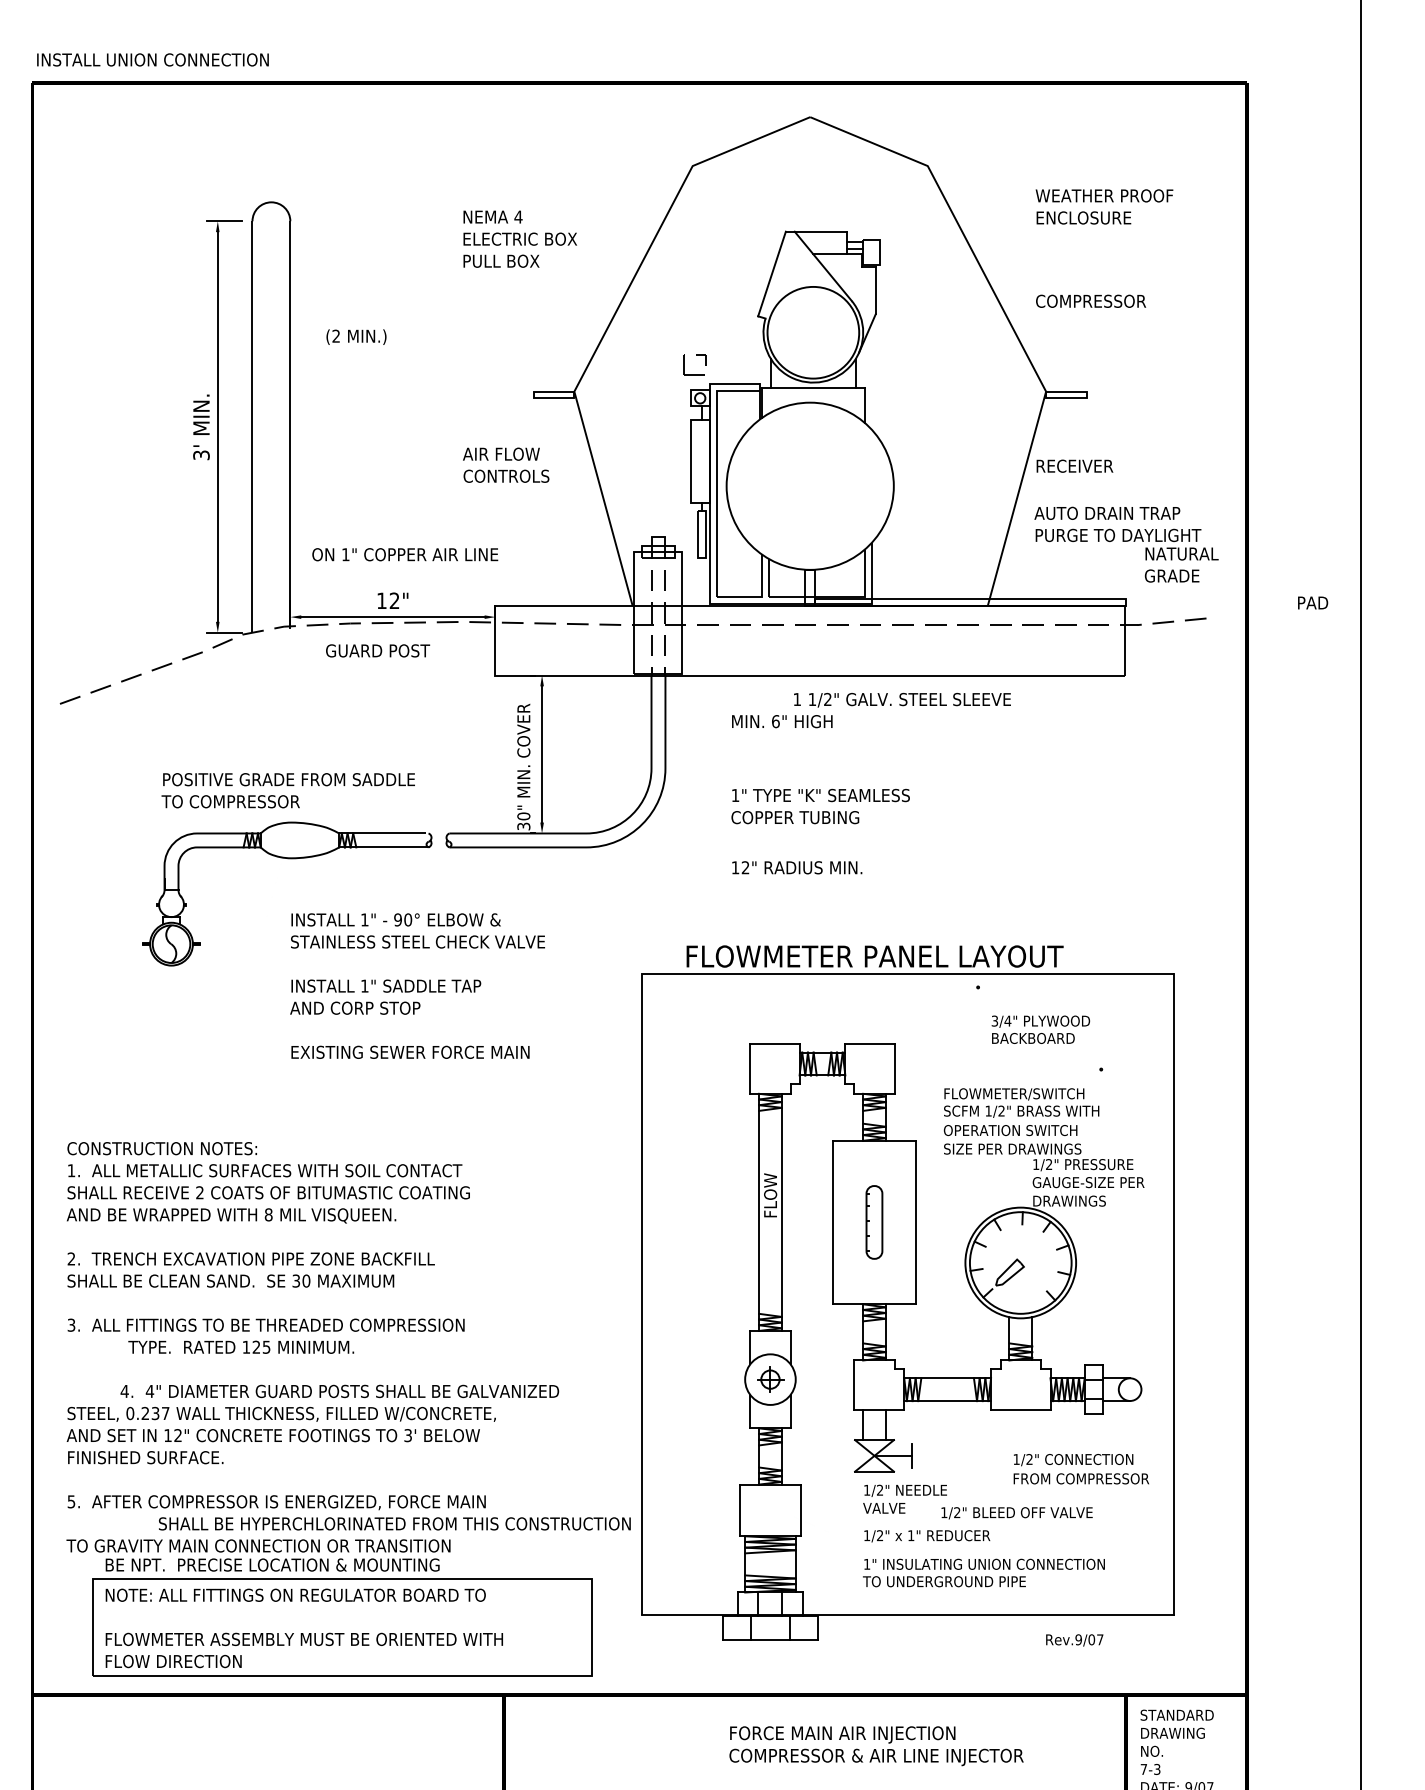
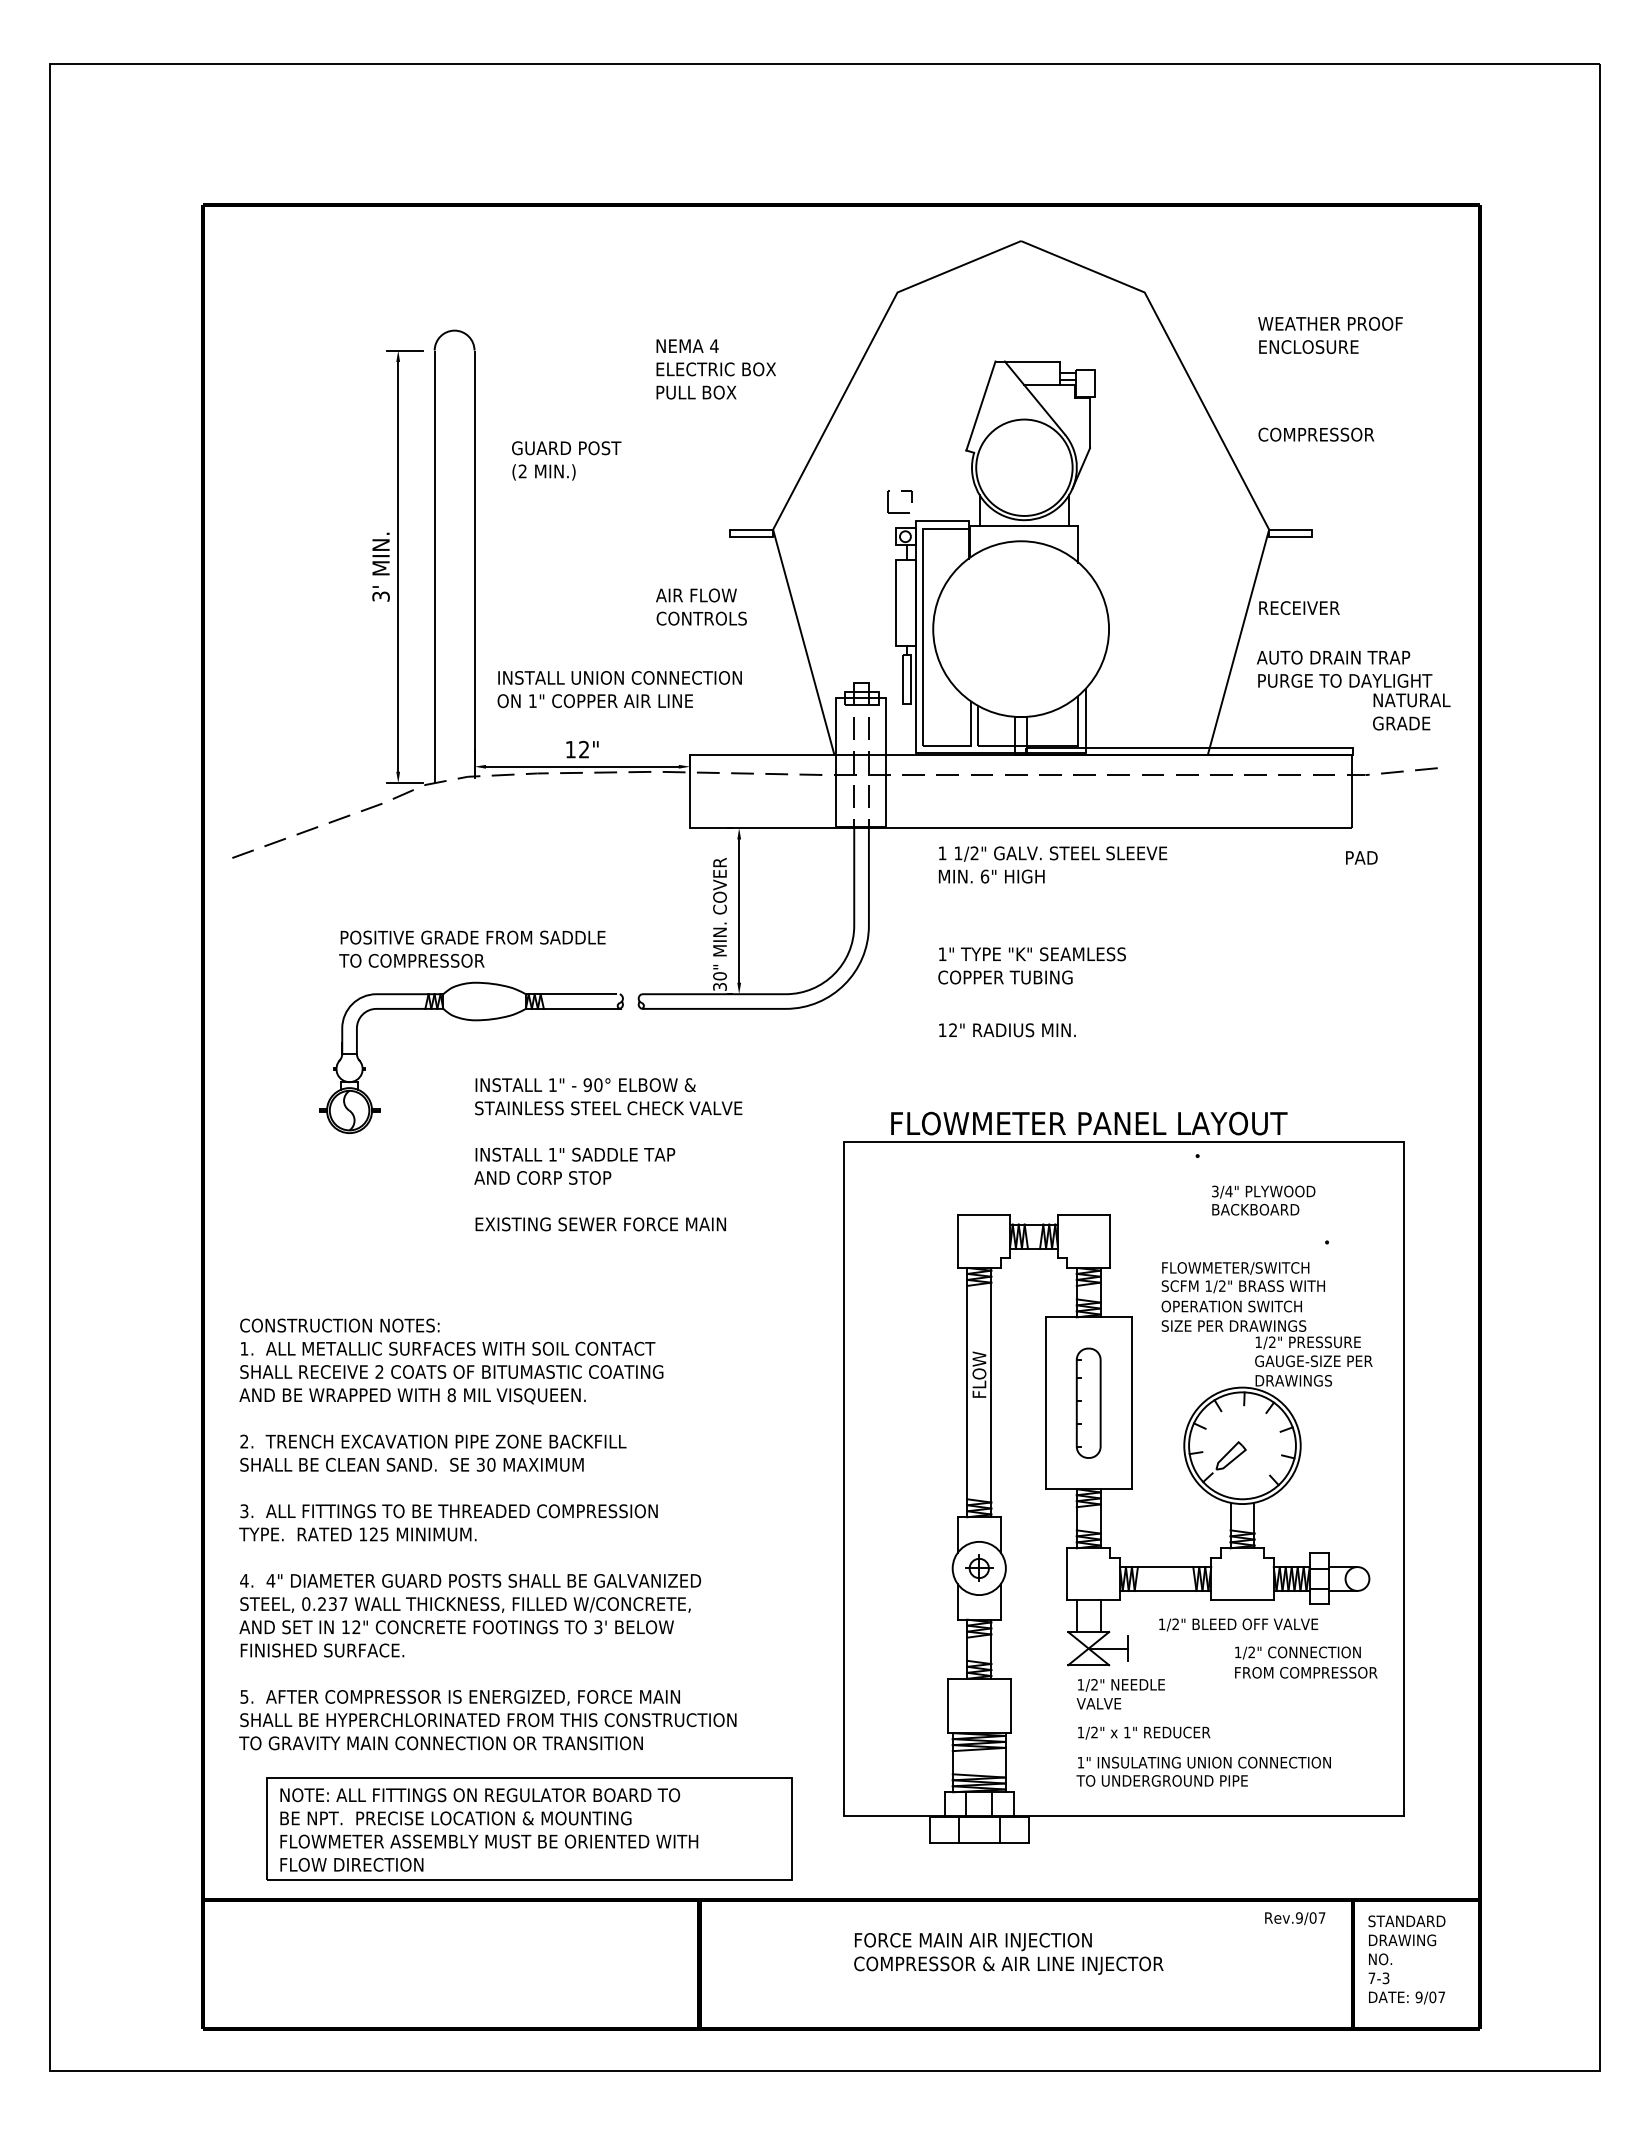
text: (152, 59) -> (619, 677), moved
text: (1312, 602) -> (1361, 857), moved
text: (377, 651) -> (566, 448), moved
text: (902, 699) -> (1053, 853), moved
part: (874, 1221) -> (1088, 1402), size x1.43
text: (240, 1347) -> (357, 1534), moved
text: (339, 1391) -> (470, 1580), moved
text: (1016, 1512) -> (1238, 1624), moved
text: (394, 1524) -> (488, 1720), moved
text: (272, 1565) -> (455, 1818), moved
text: (1074, 1640) -> (1295, 1918), moved
text: (876, 1745) -> (1008, 1953), moved

